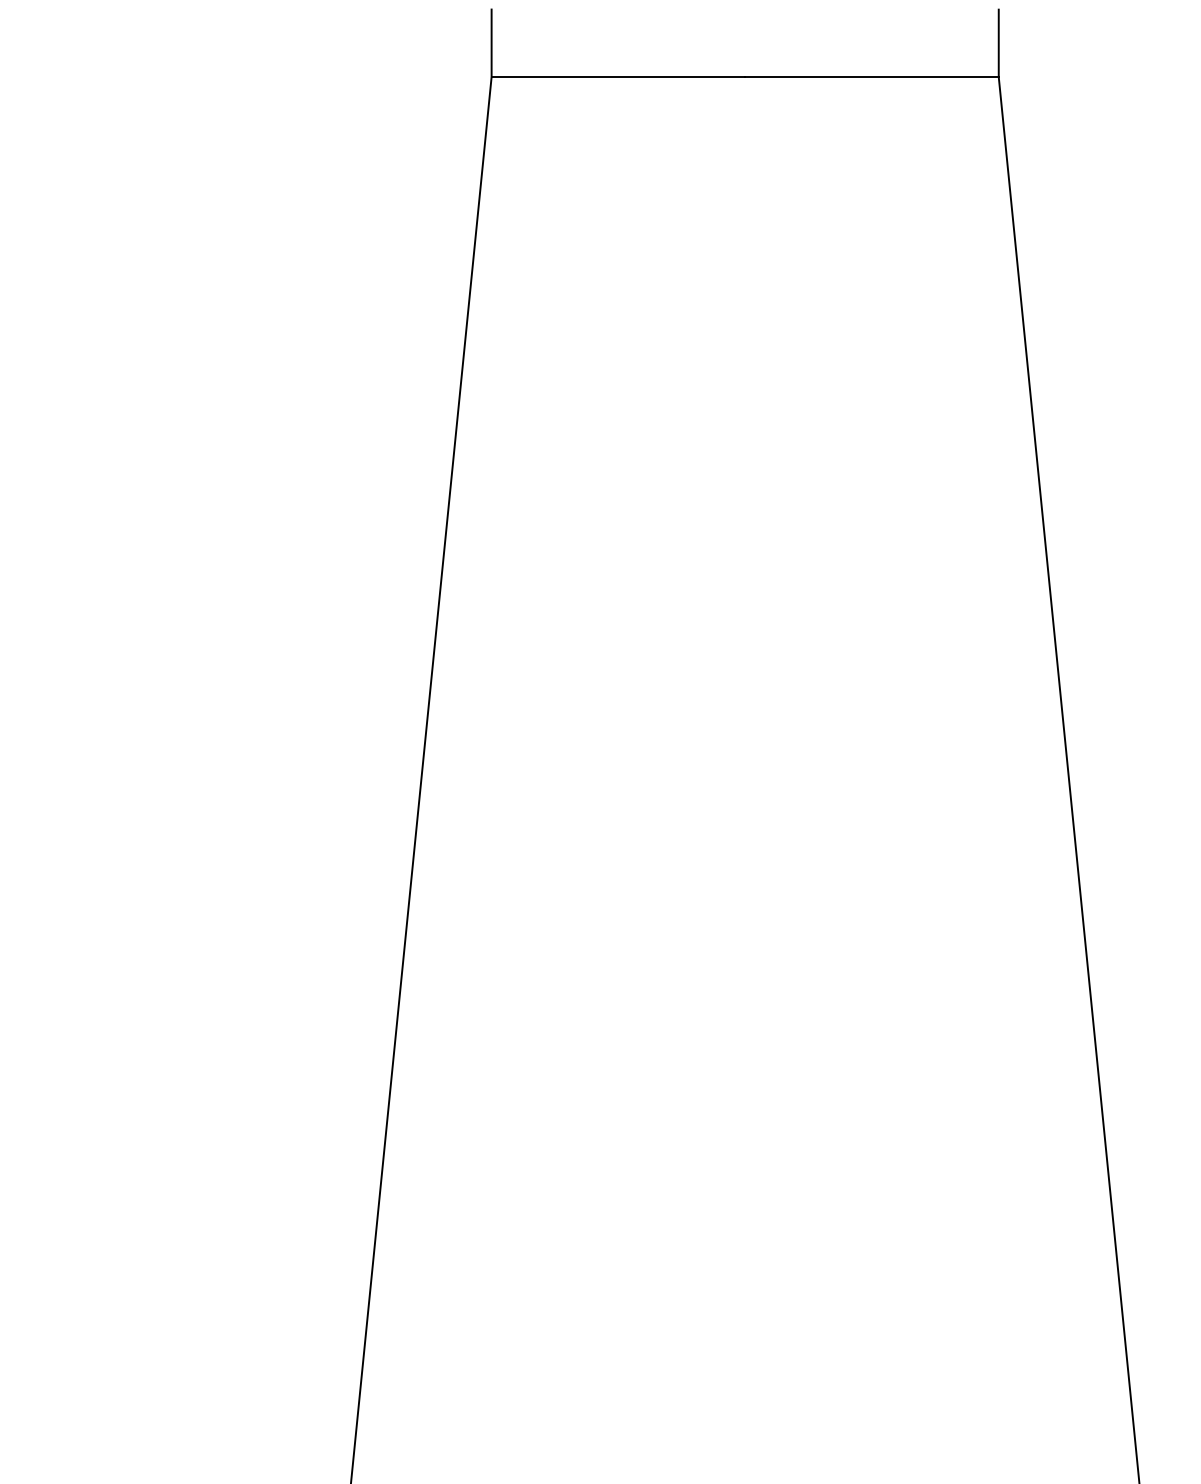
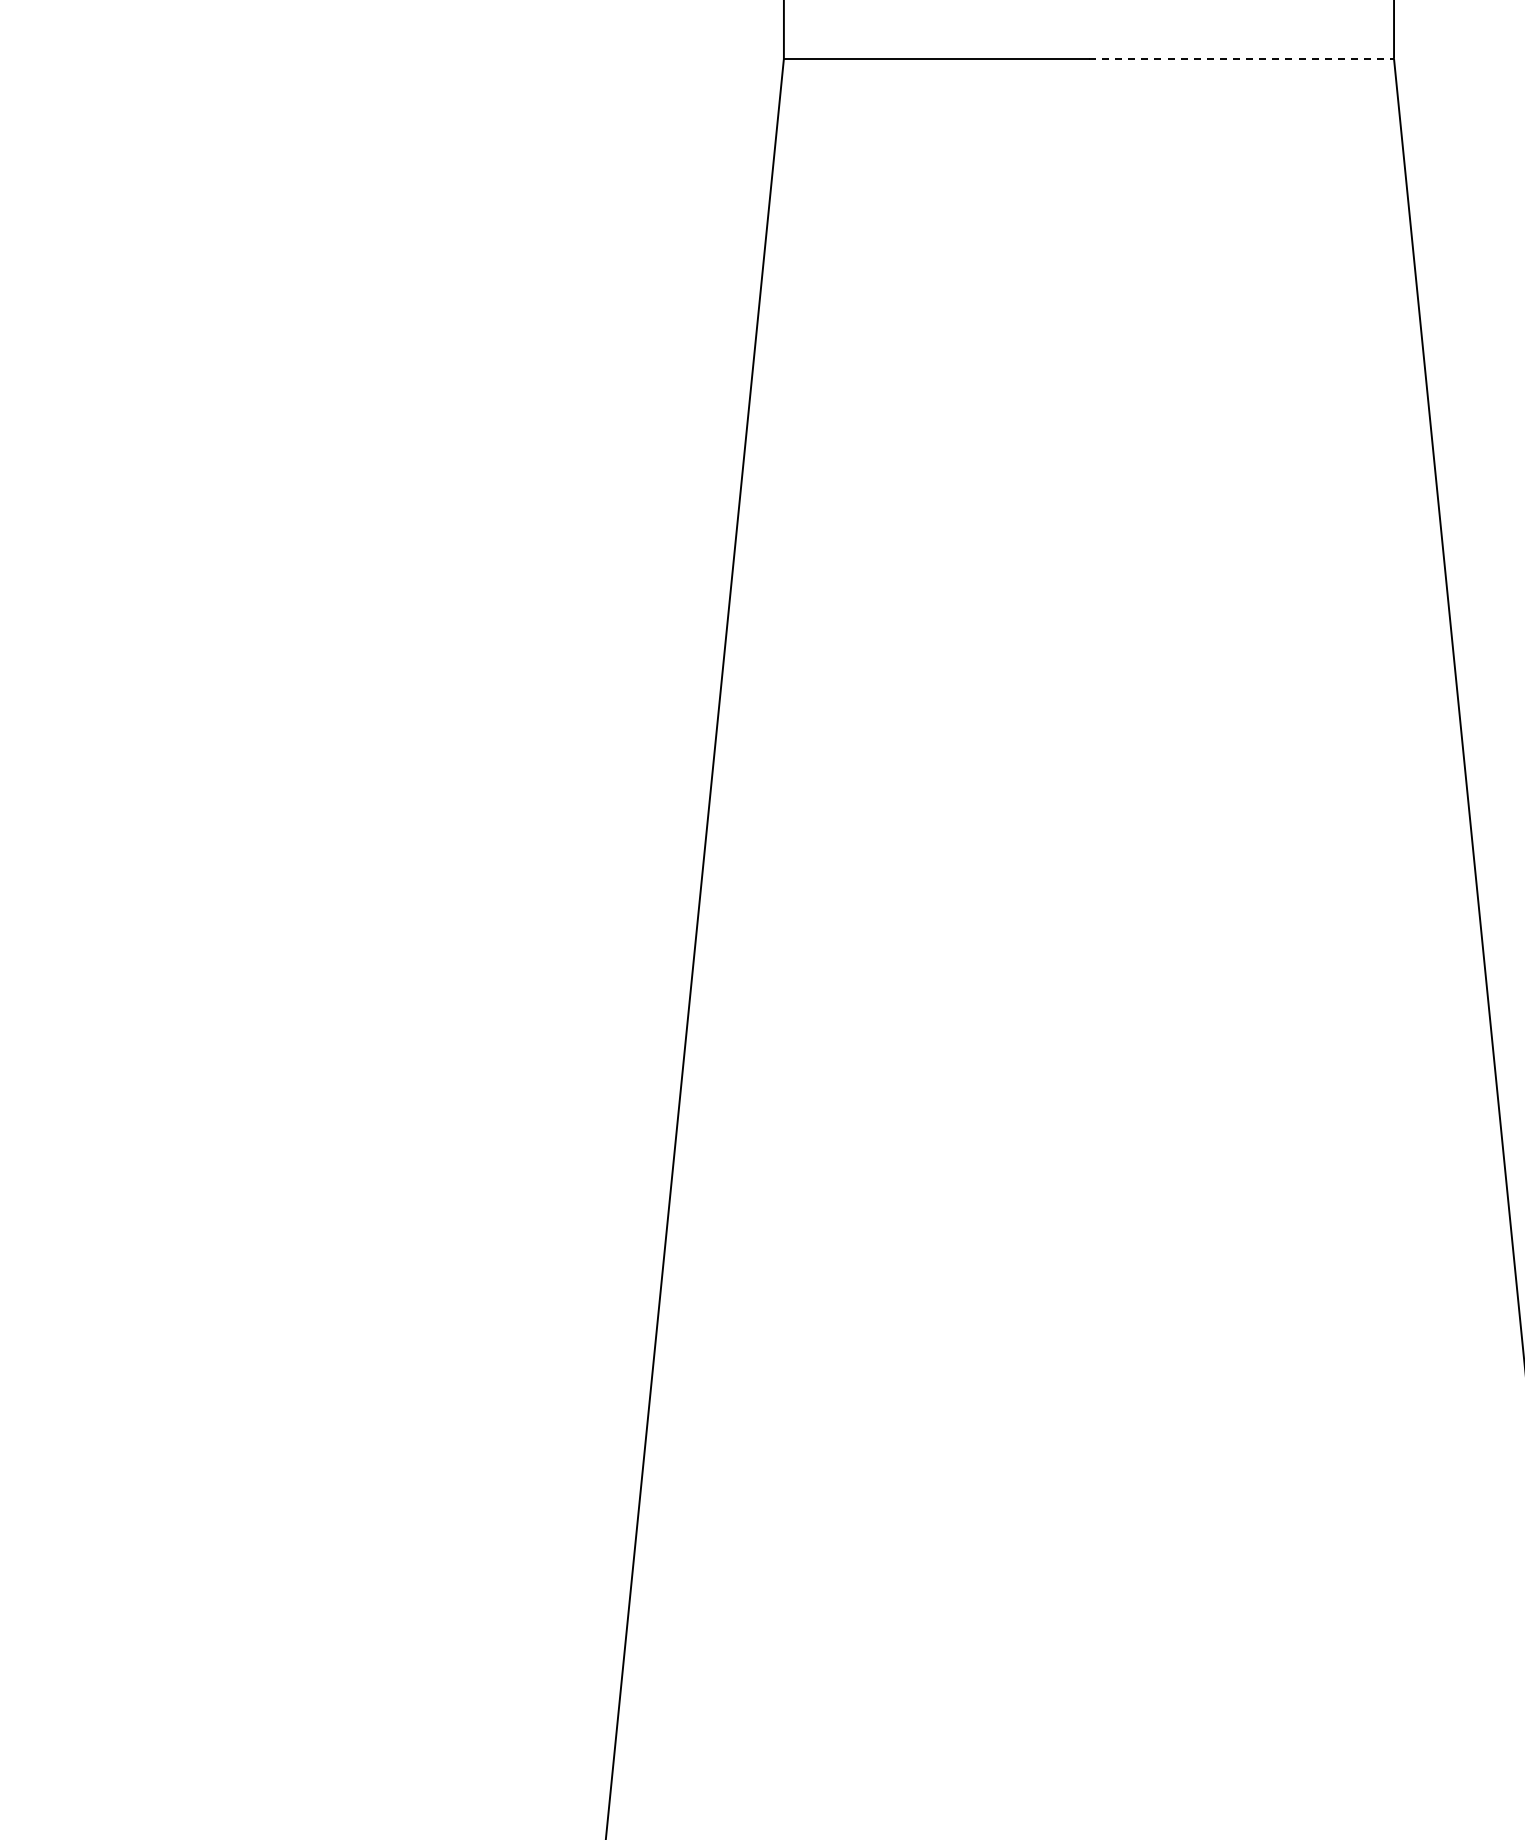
line: (871, 76) -> (1241, 58), solid -> dashed

